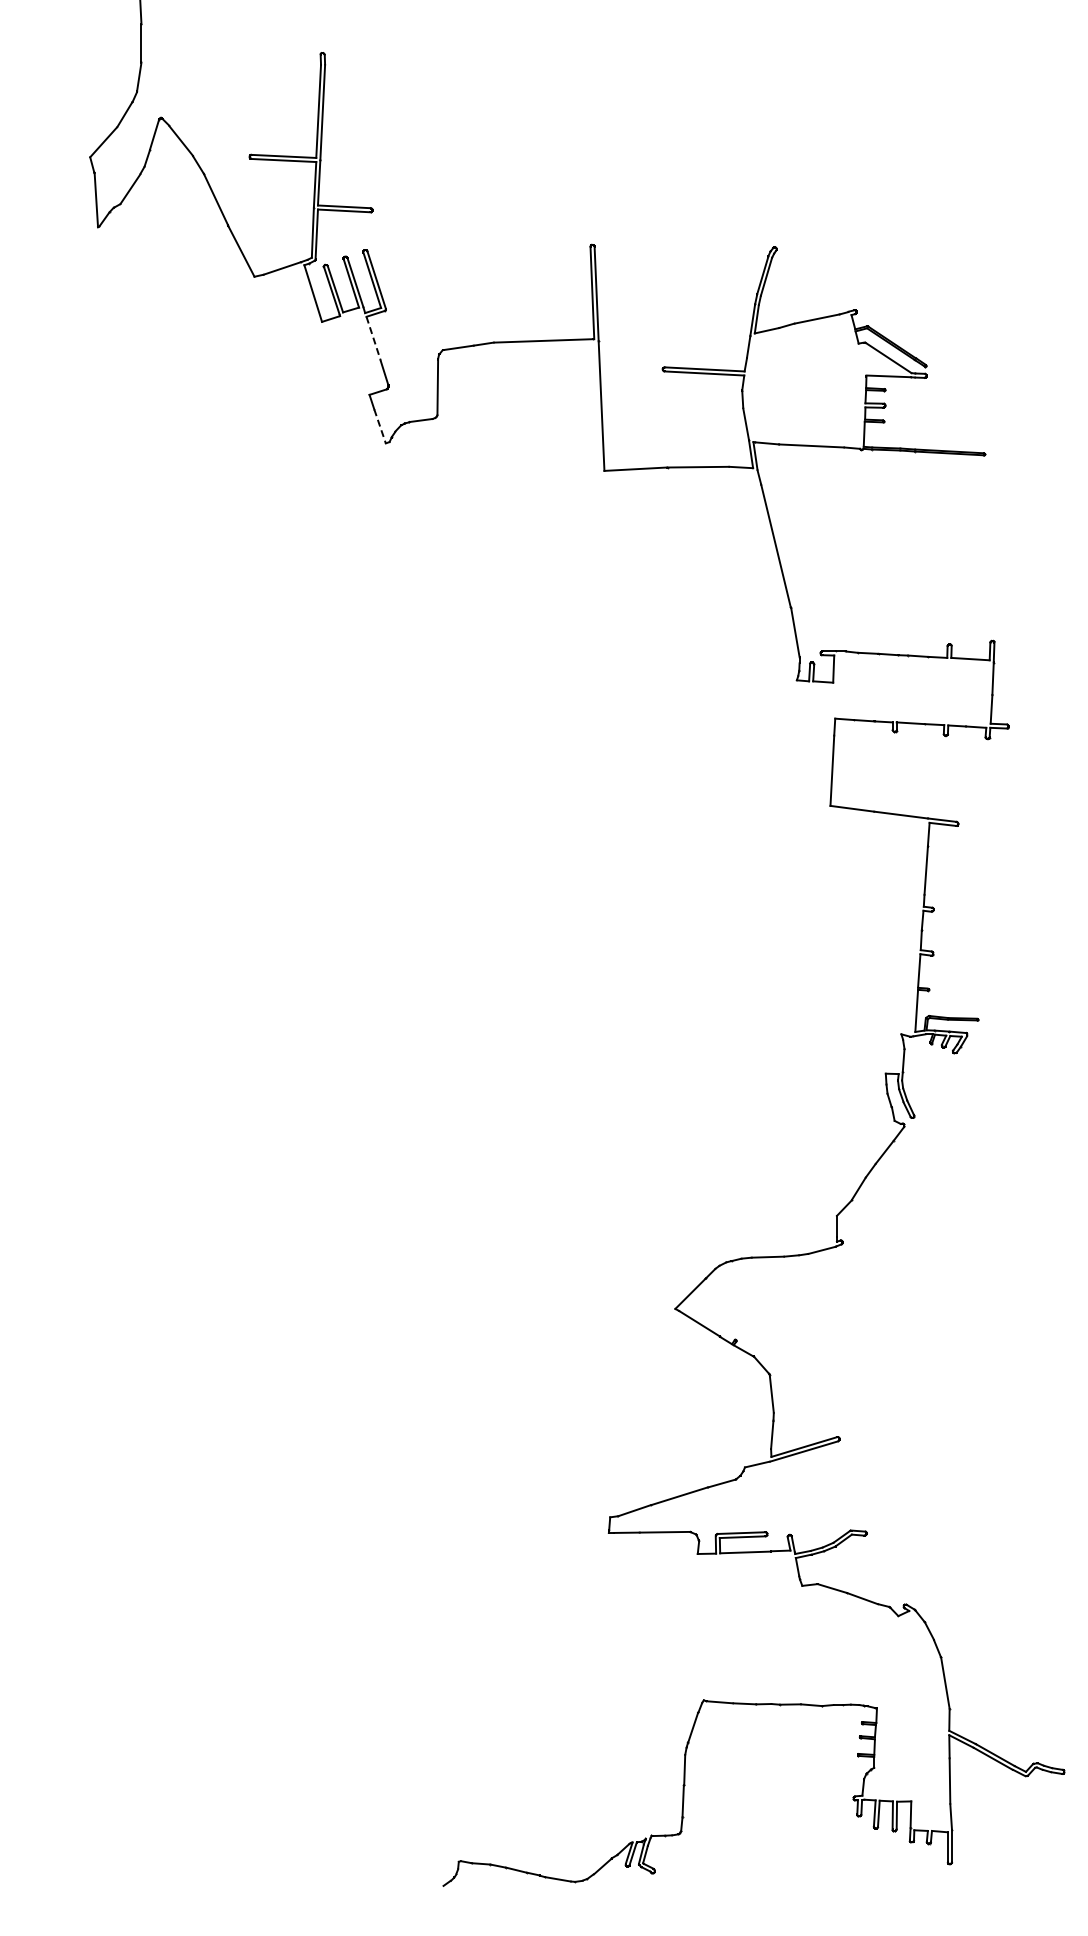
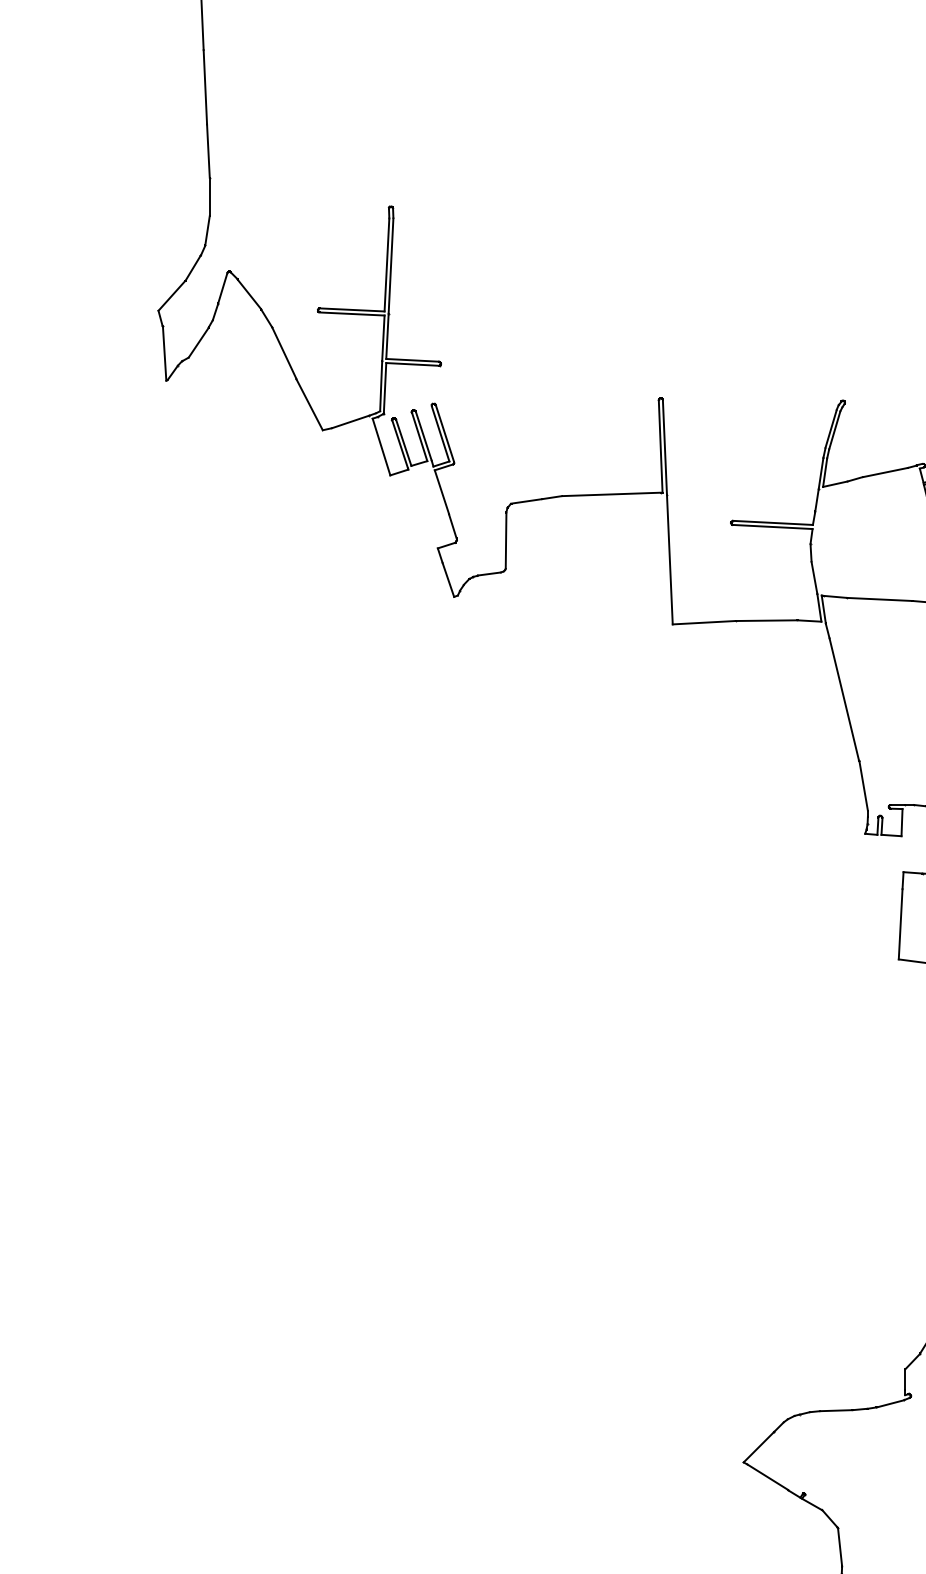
line: (373, 339) -> (441, 493), dashed -> solid
line: (380, 426) -> (448, 580), dashed -> solid

